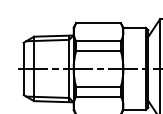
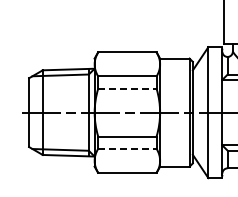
line: (98, 50) -> (127, 88), solid -> dashed
line: (98, 96) -> (127, 148), solid -> dashed

